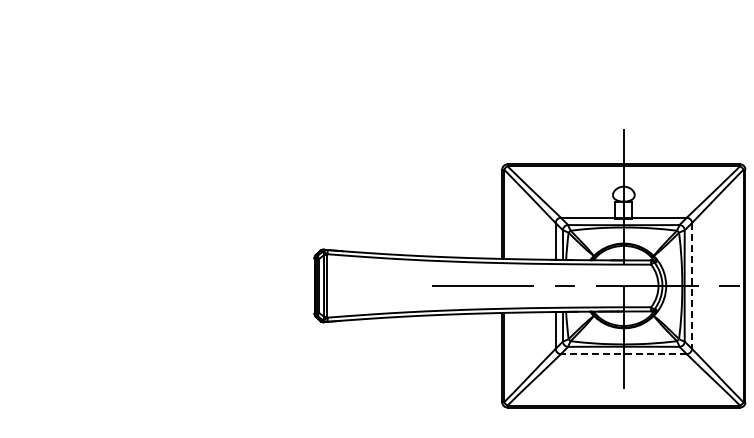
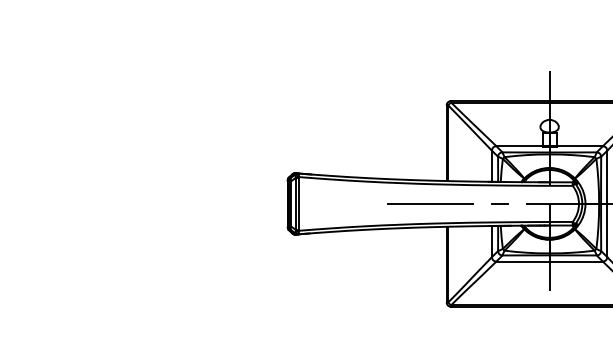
line: (691, 285) -> (606, 203), dashed -> solid
line: (623, 354) -> (549, 261), dashed -> solid

